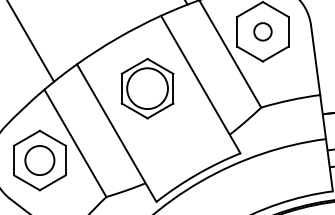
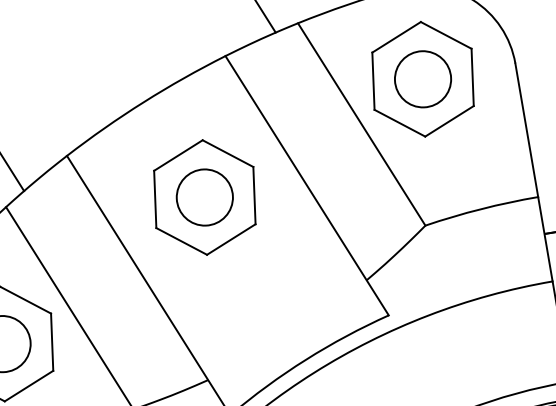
circle: (262, 31) -> (422, 78), size x1.67
circle: (147, 88) -> (204, 197), size x0.71

